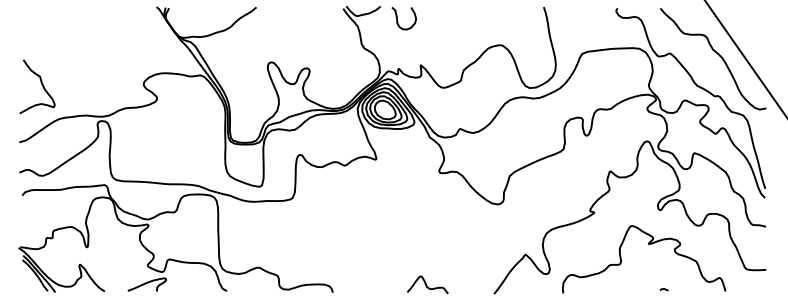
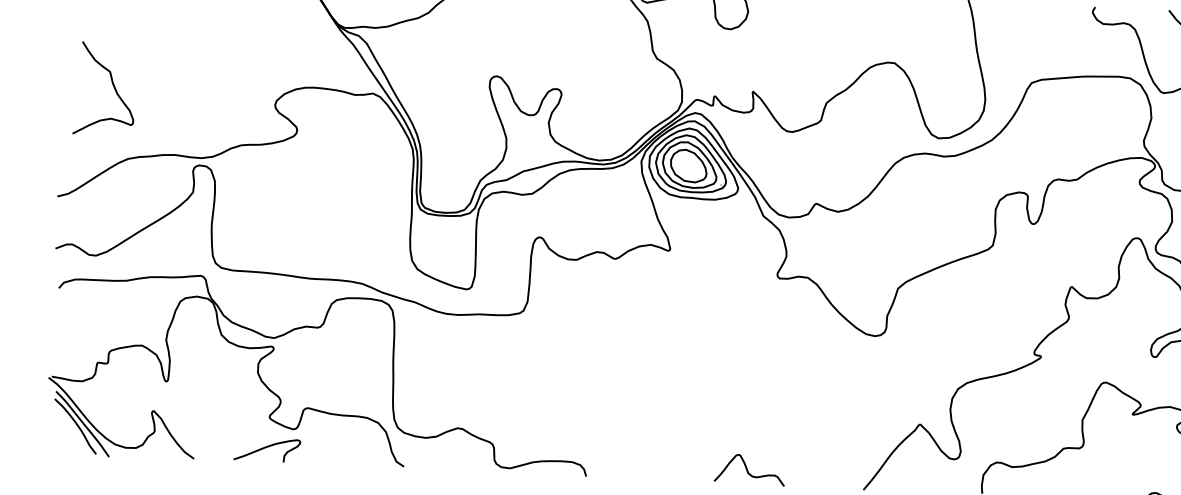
curve: (41, 85) -> (111, 86), moved

